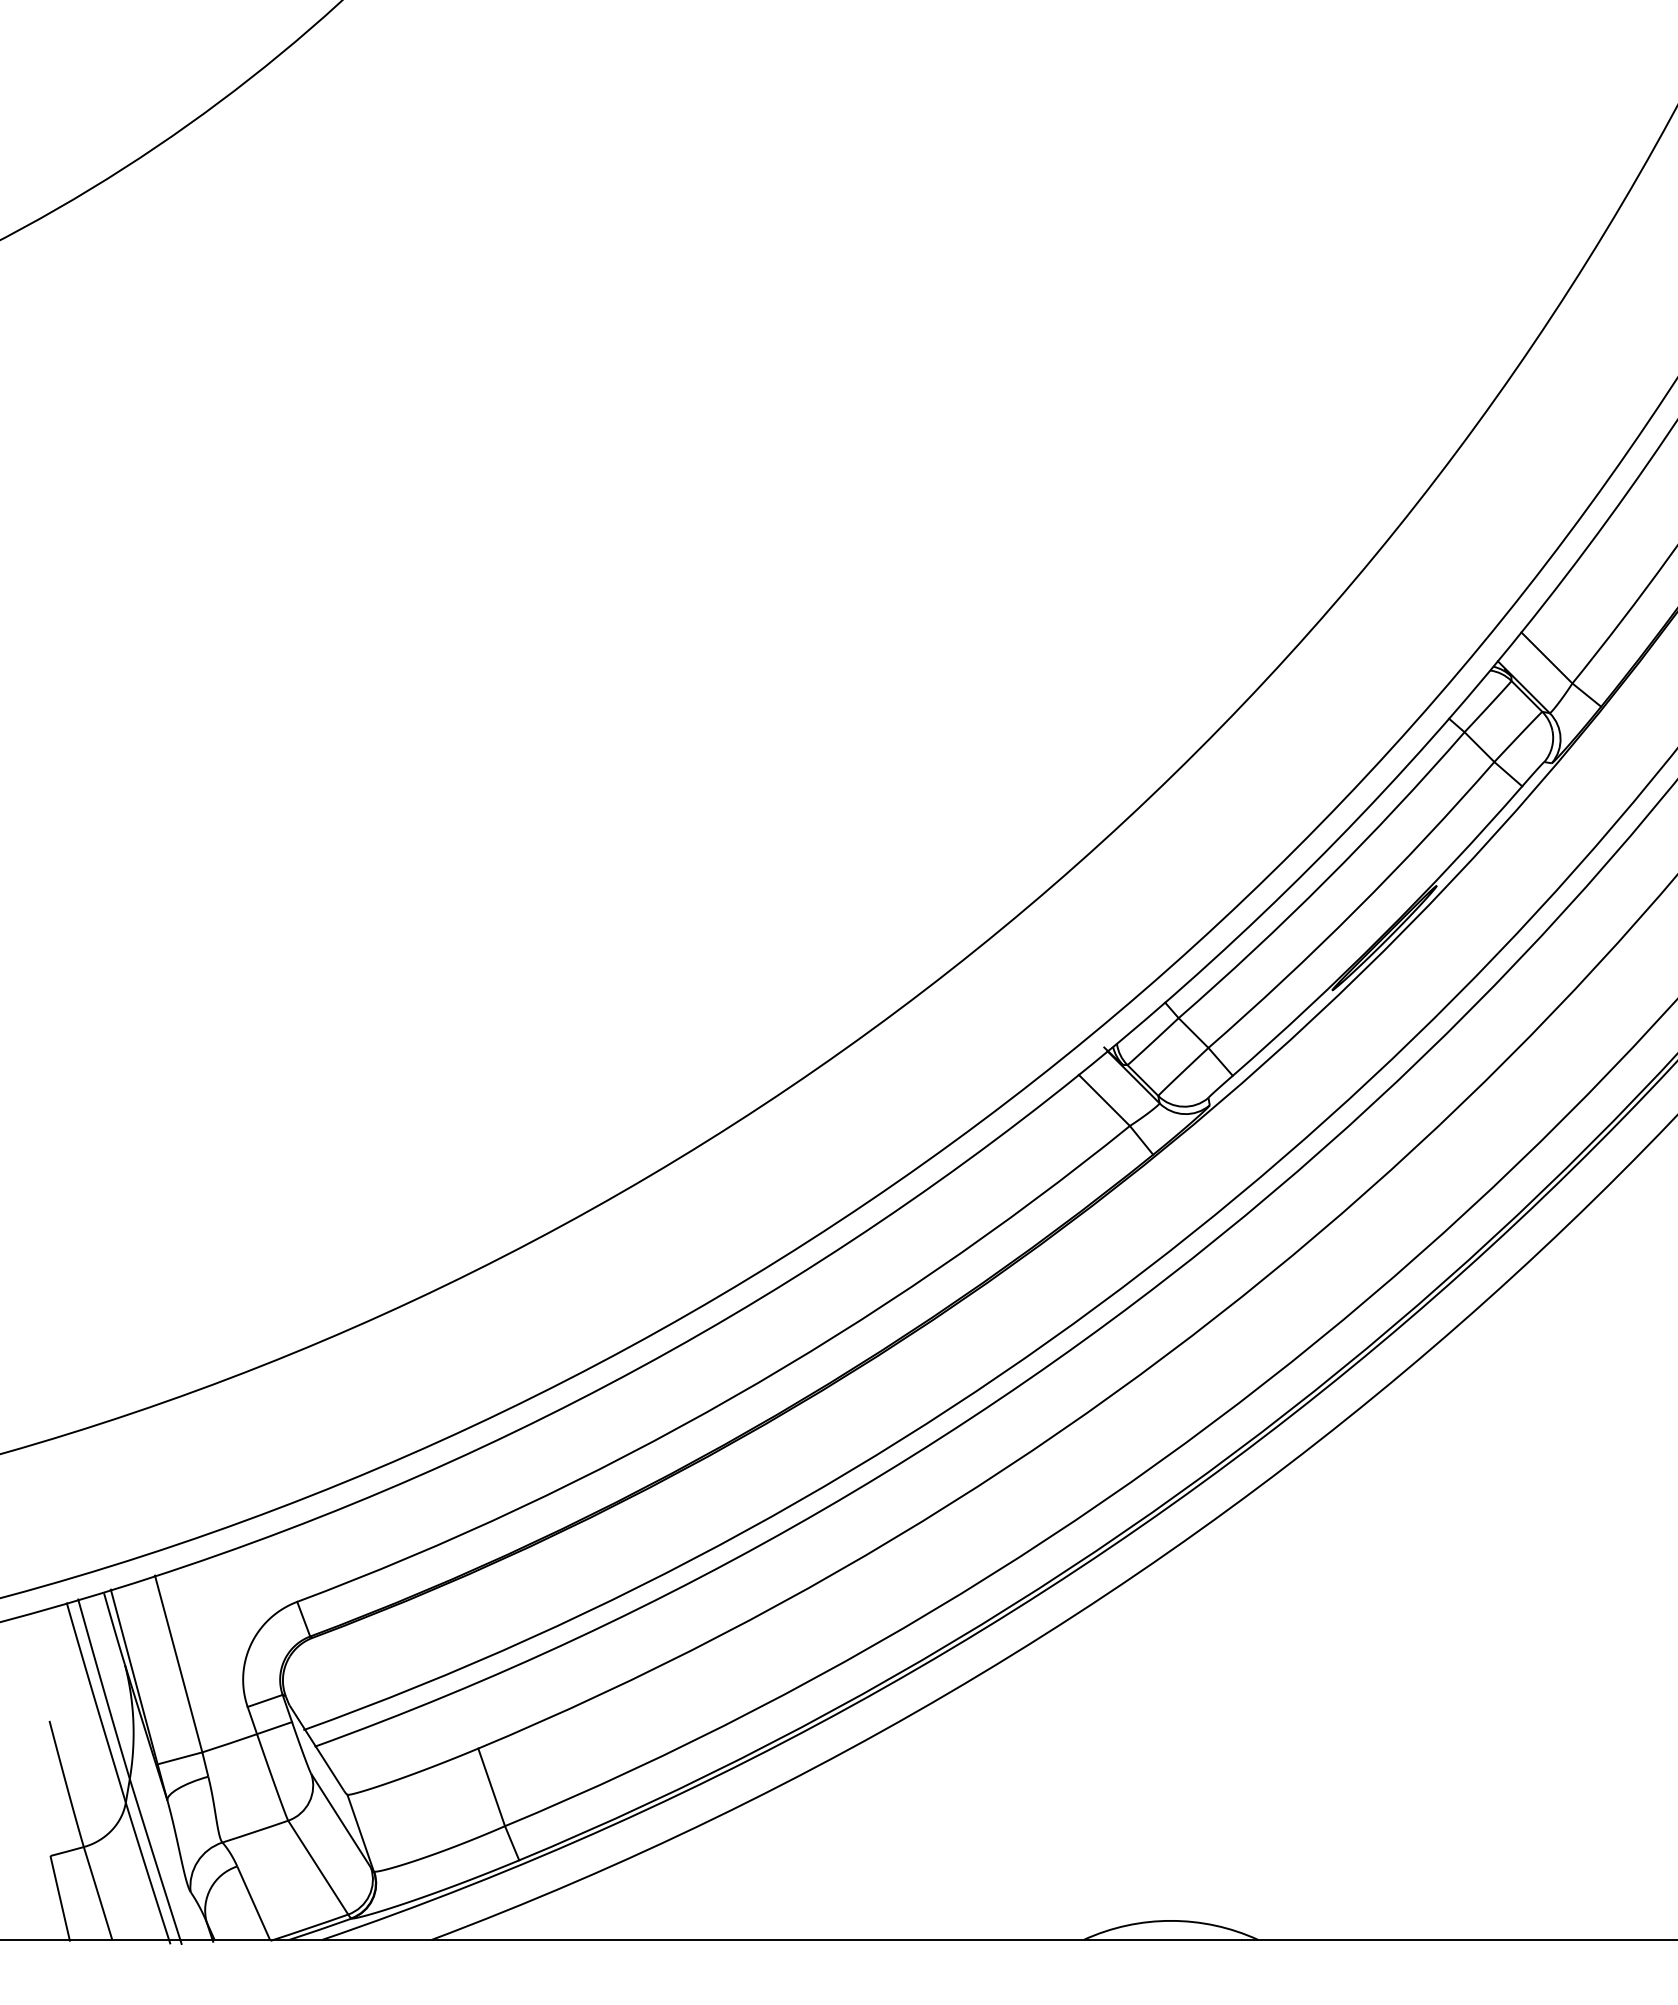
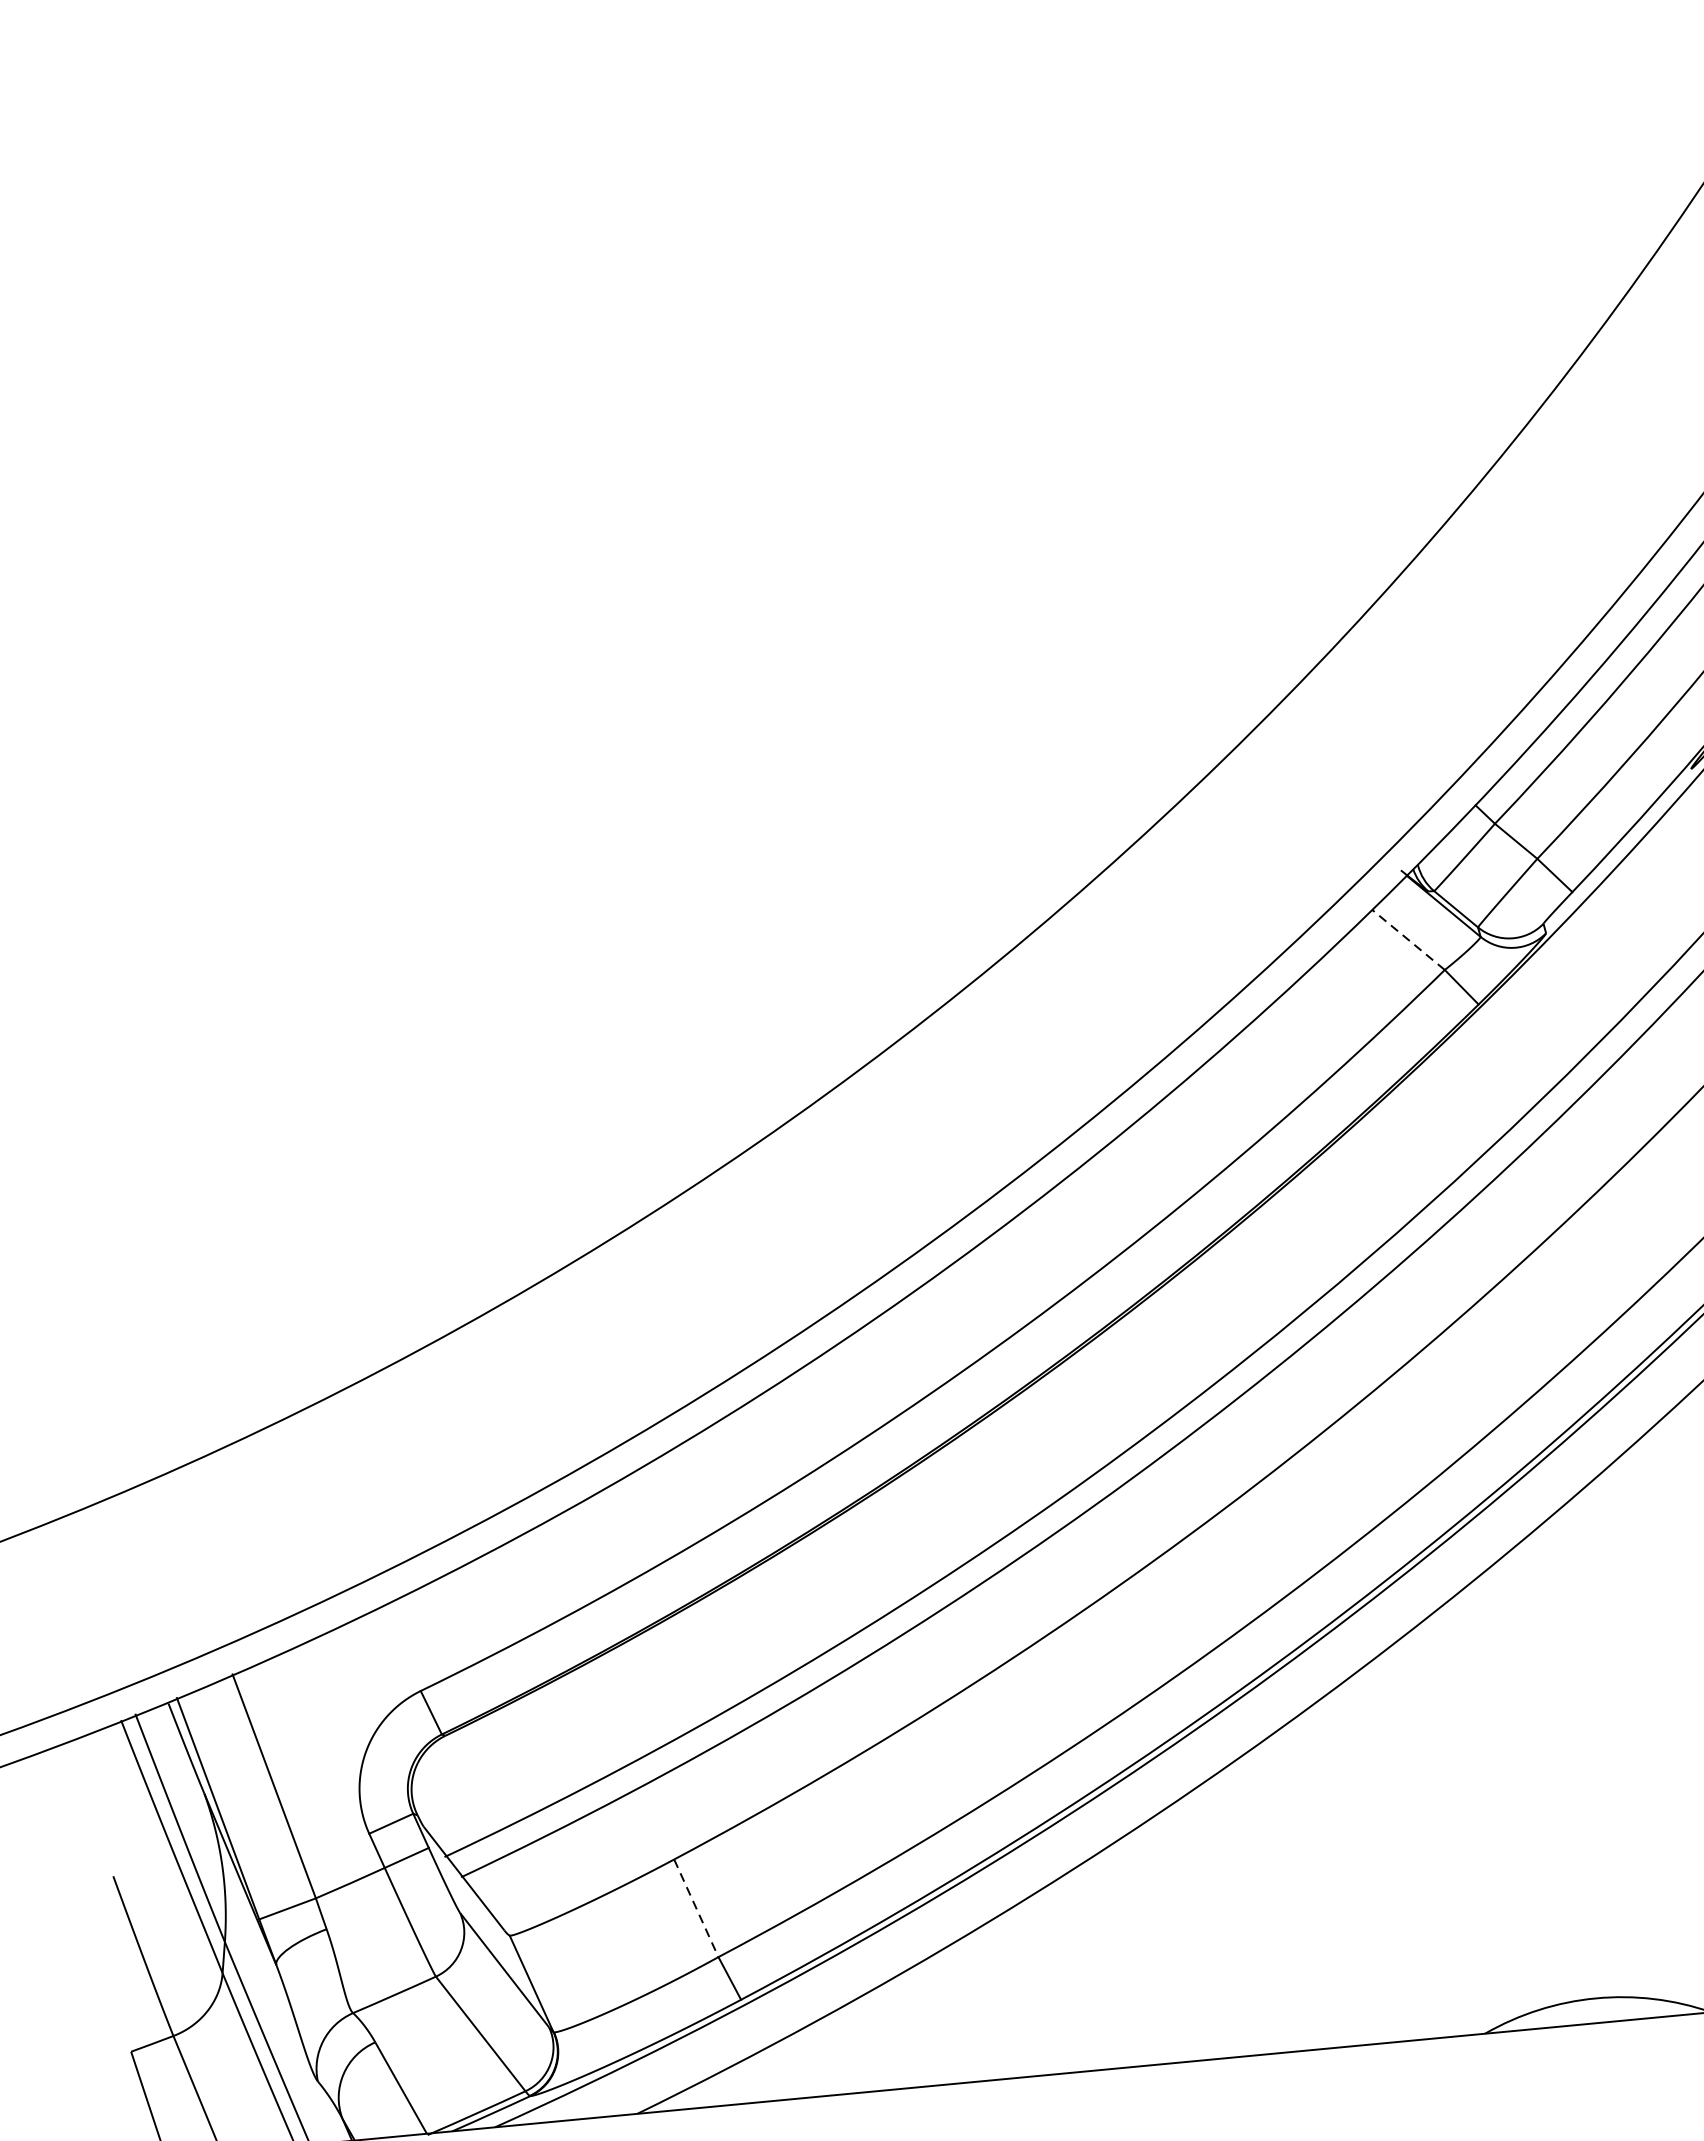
line: (1104, 1100) -> (1408, 939), solid -> dashed
line: (491, 1787) -> (696, 1908), solid -> dashed

